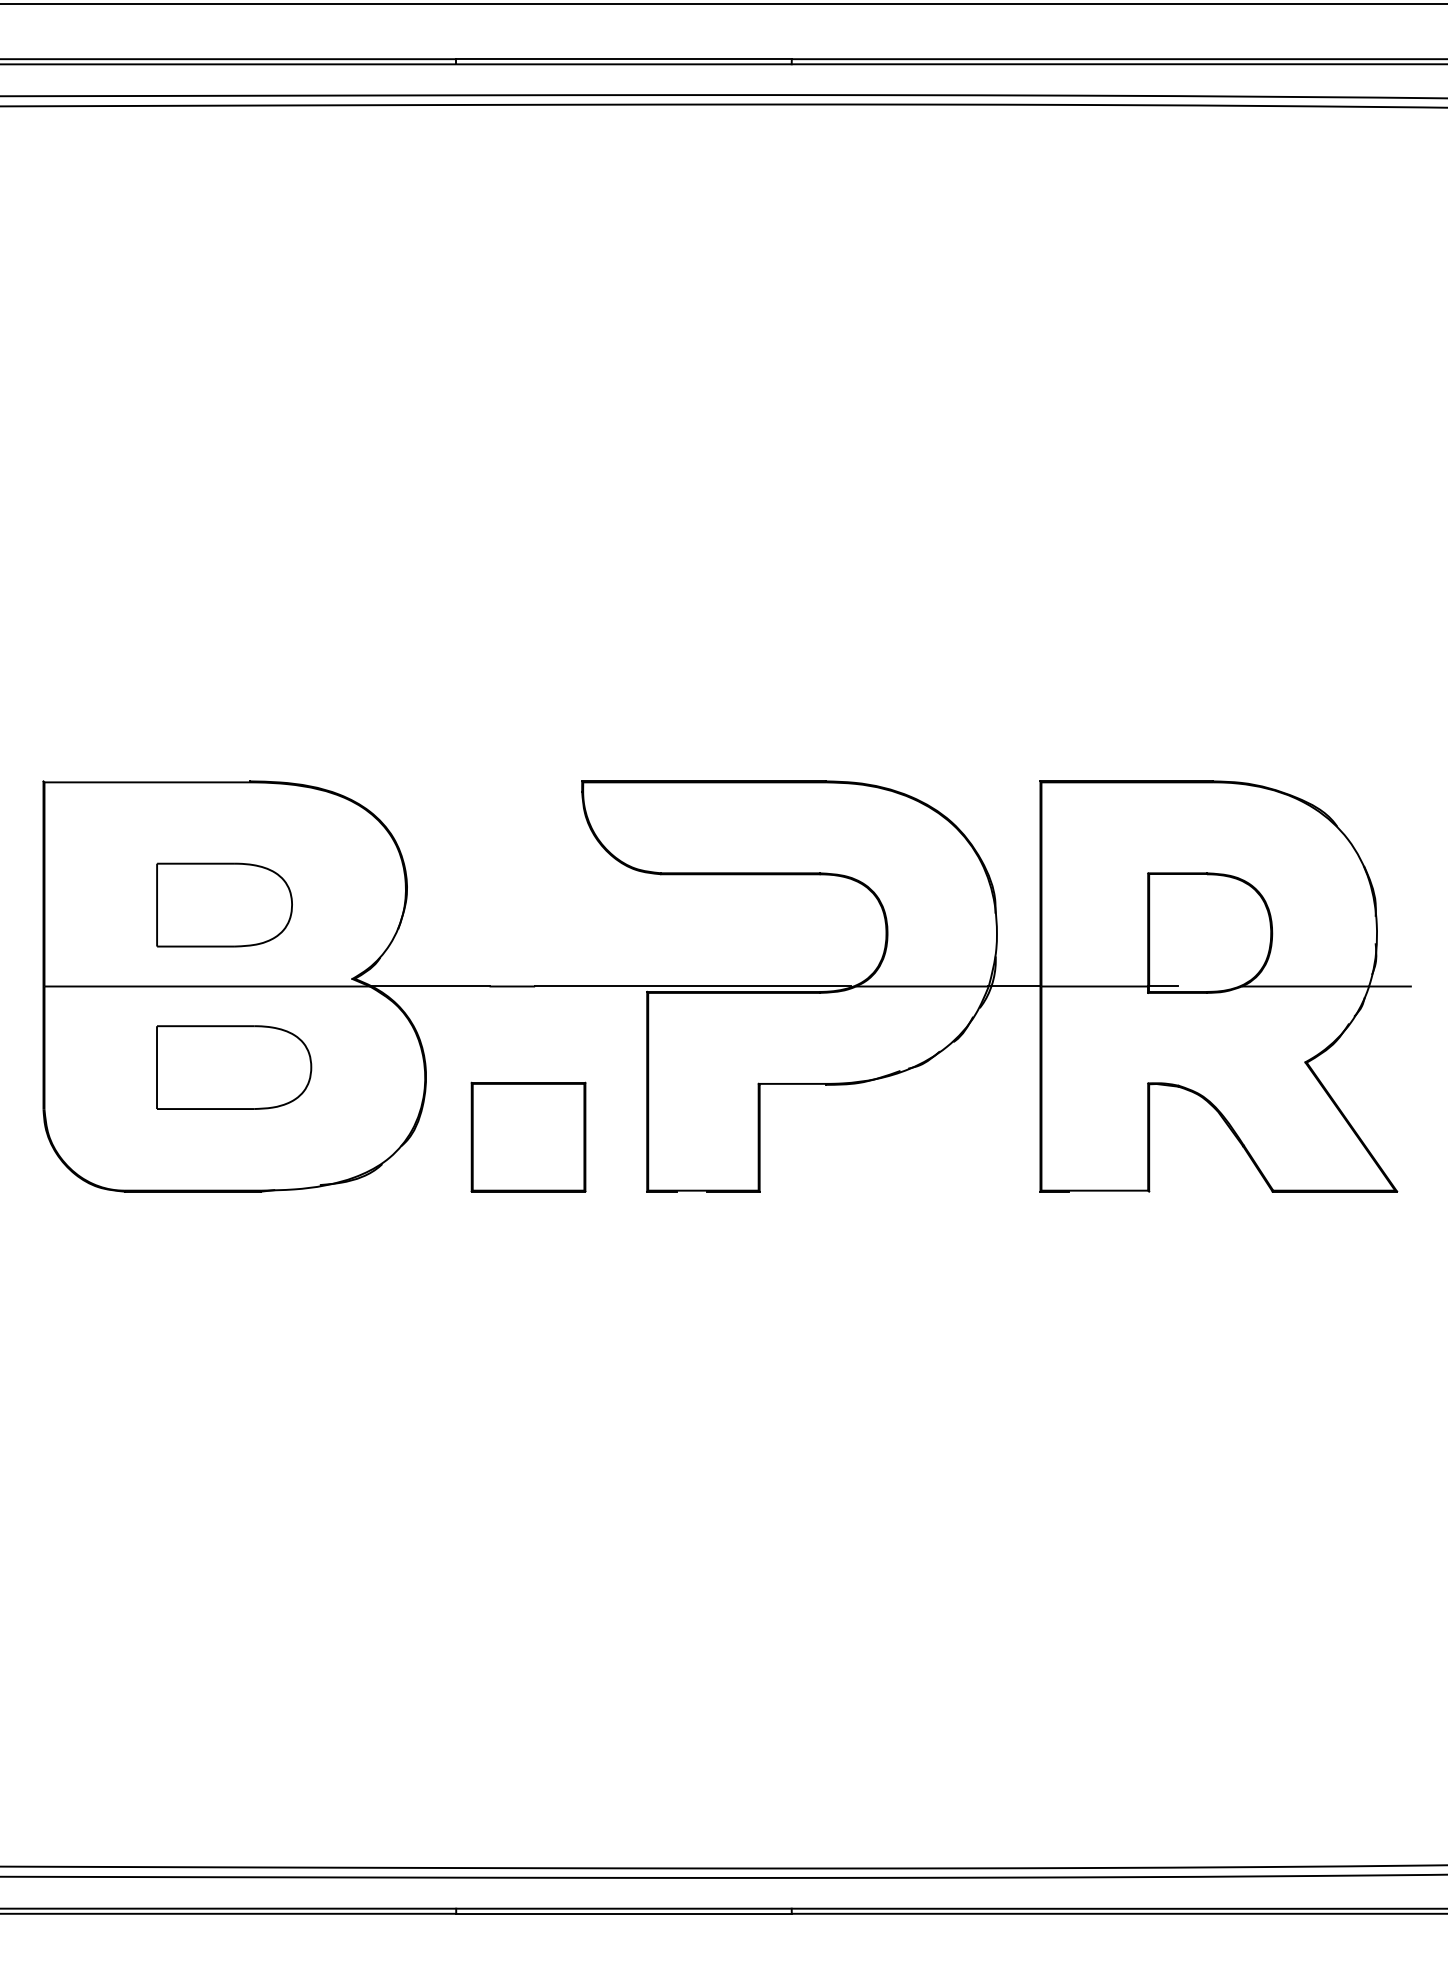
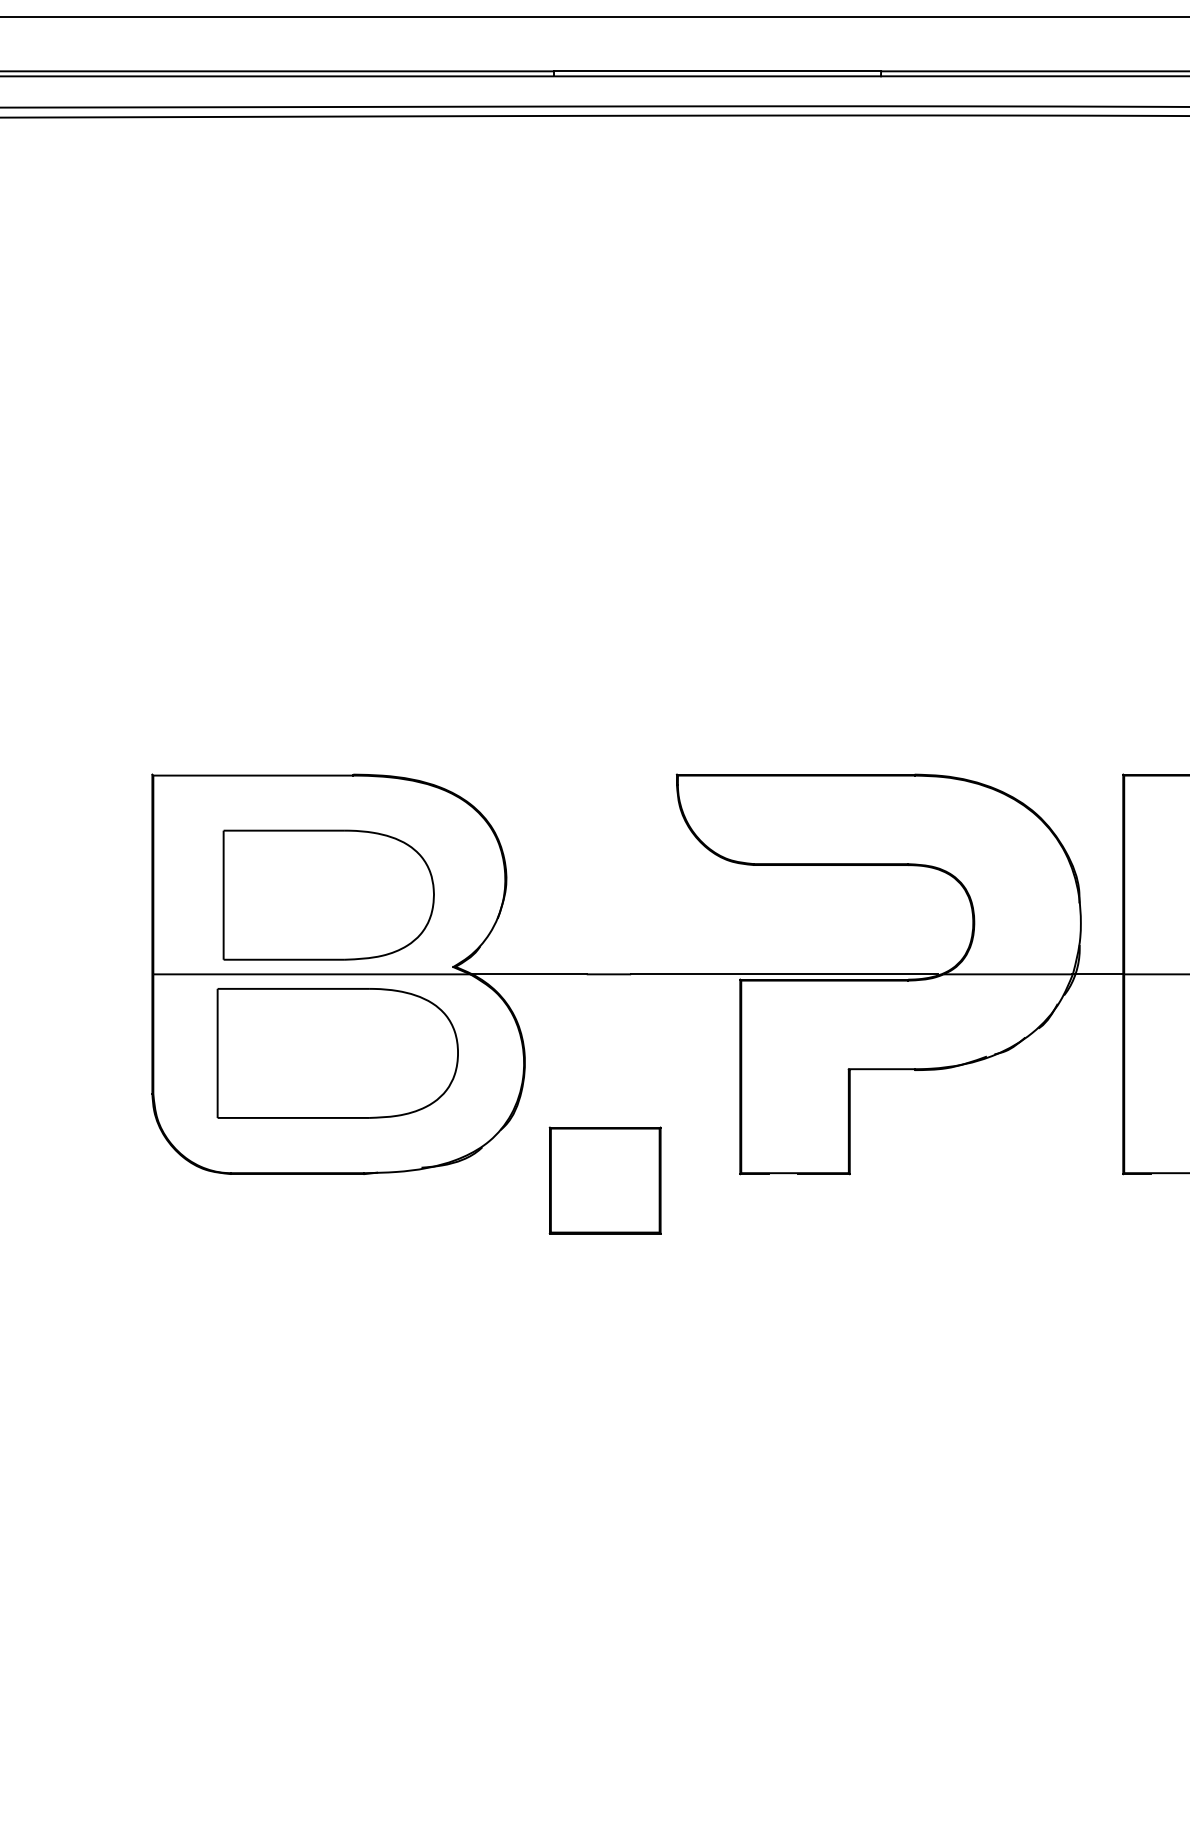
part: (224, 904) -> (328, 894), size x1.6
part: (234, 1067) -> (338, 1053), size x1.6
part: (528, 1136) -> (605, 1179), moved

